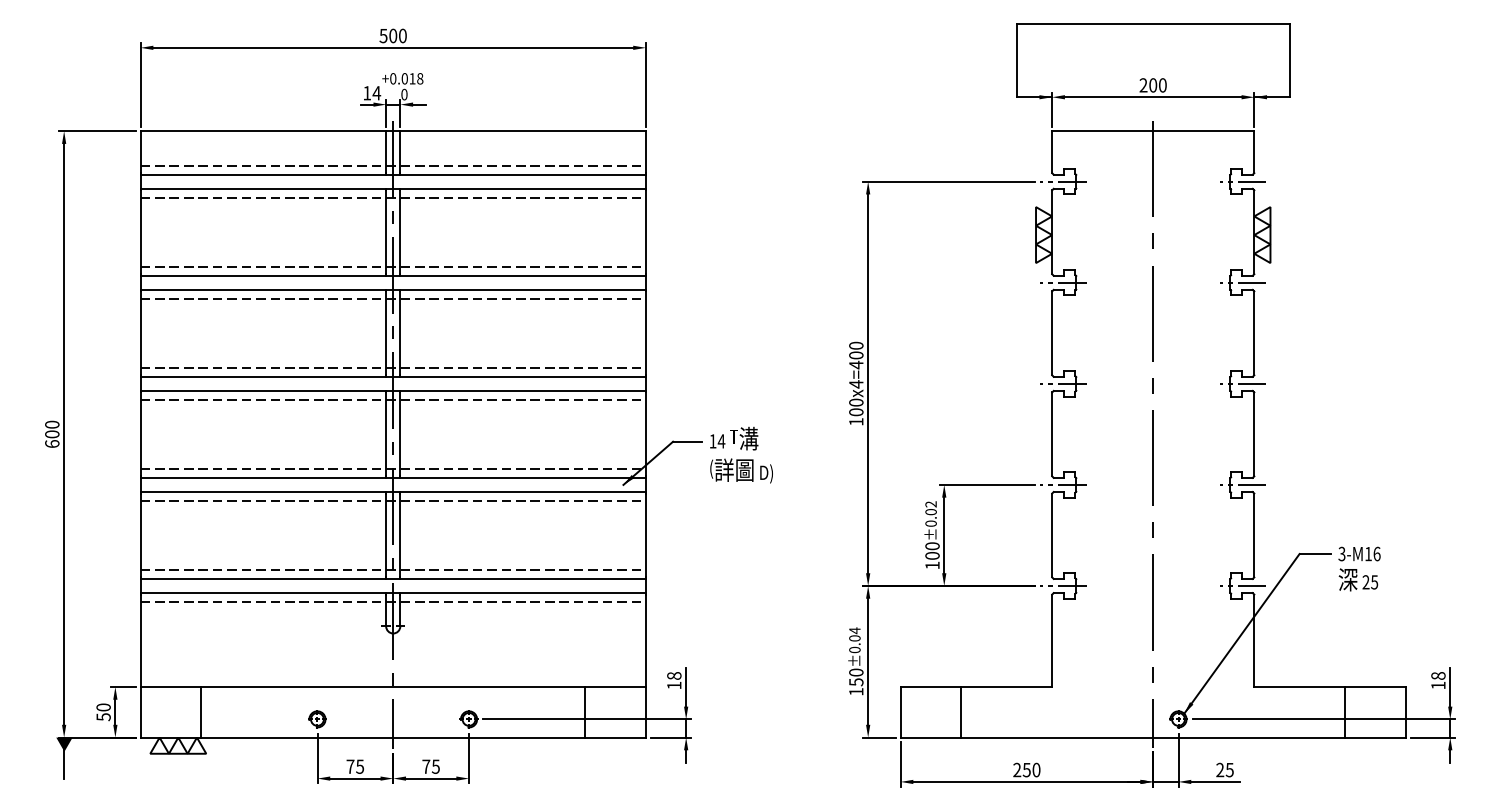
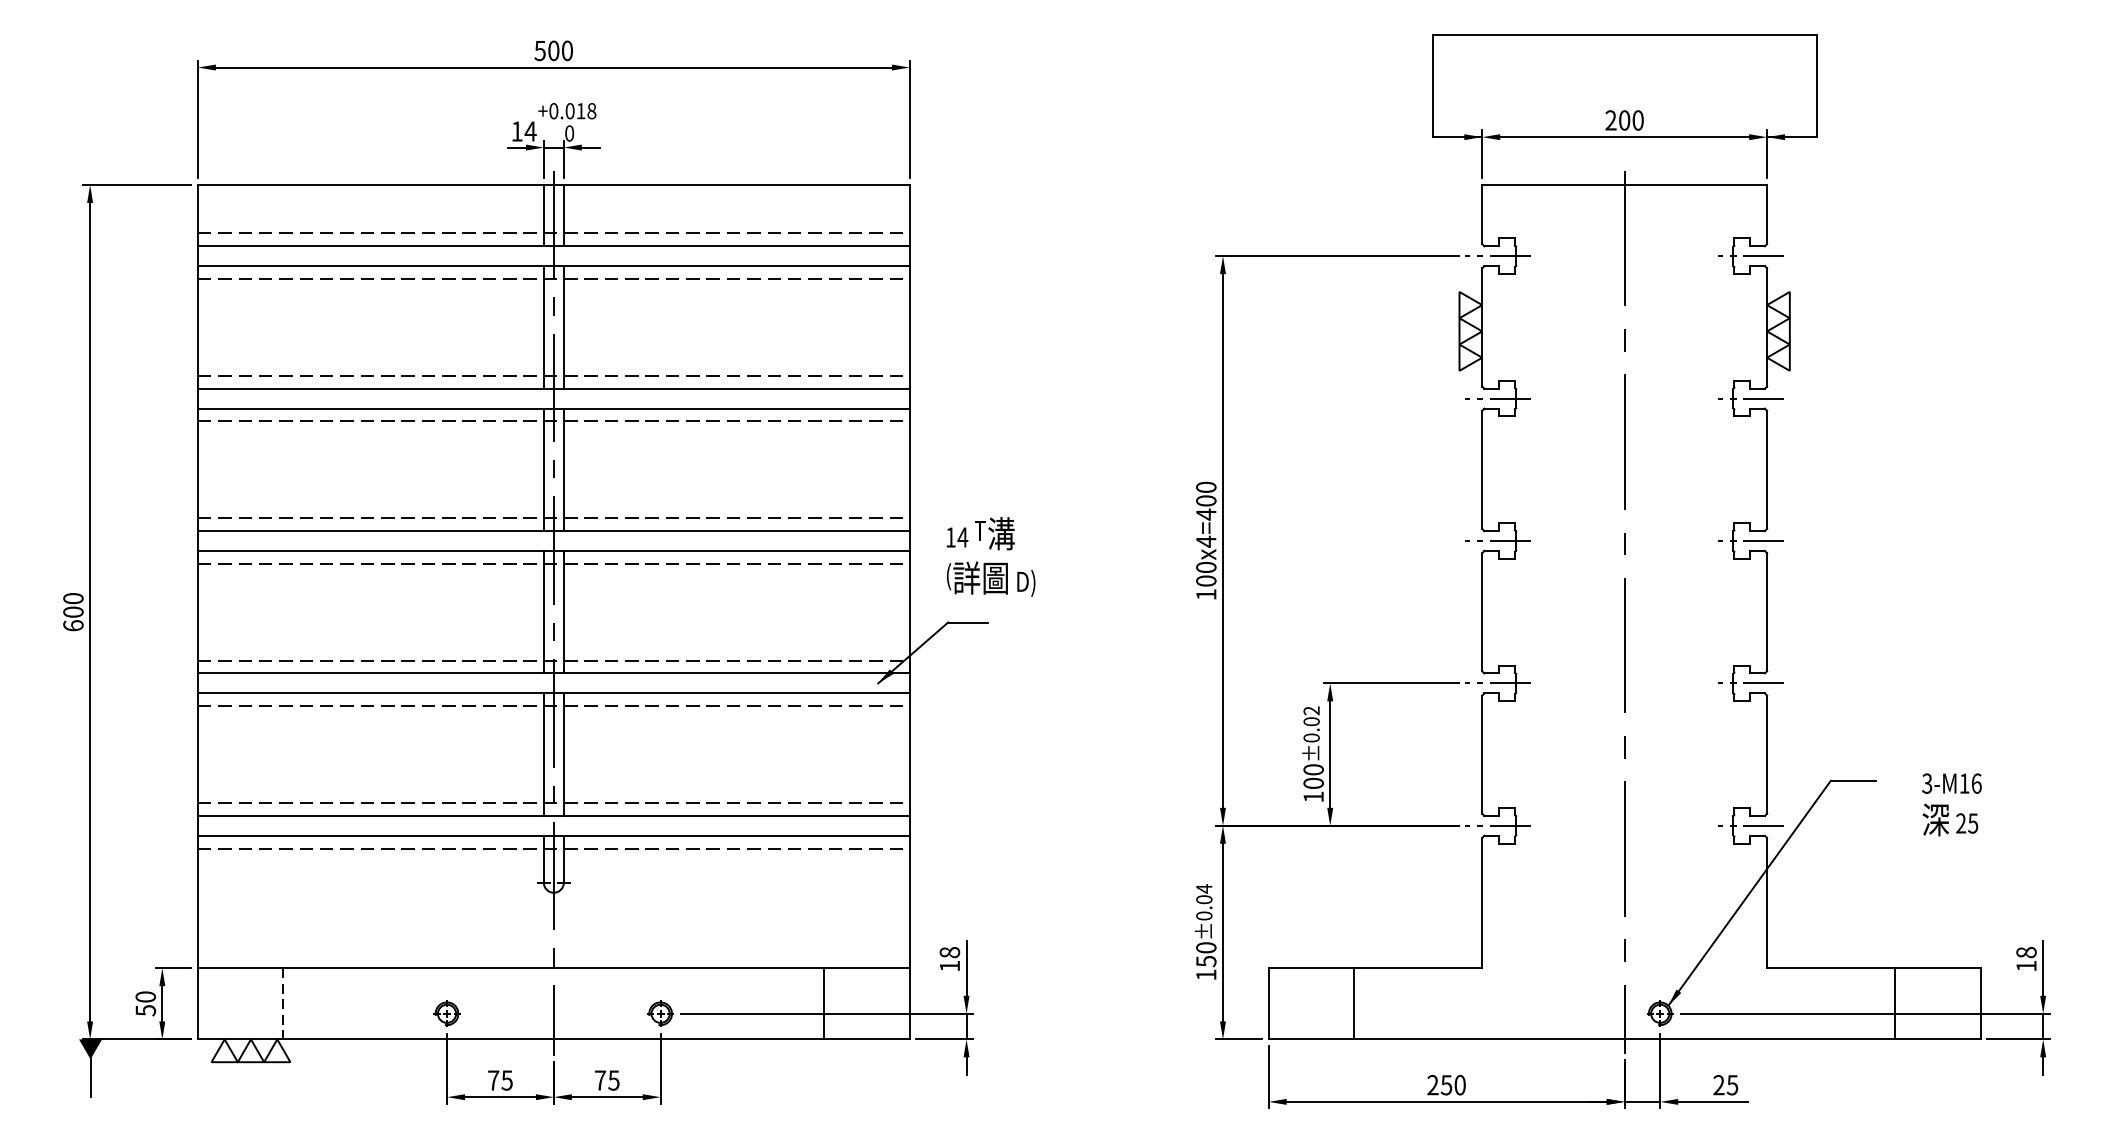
text: (741, 454) -> (990, 556), moved
text: (1359, 568) -> (1951, 803), moved
line: (201, 712) -> (283, 1004), solid -> dashed

